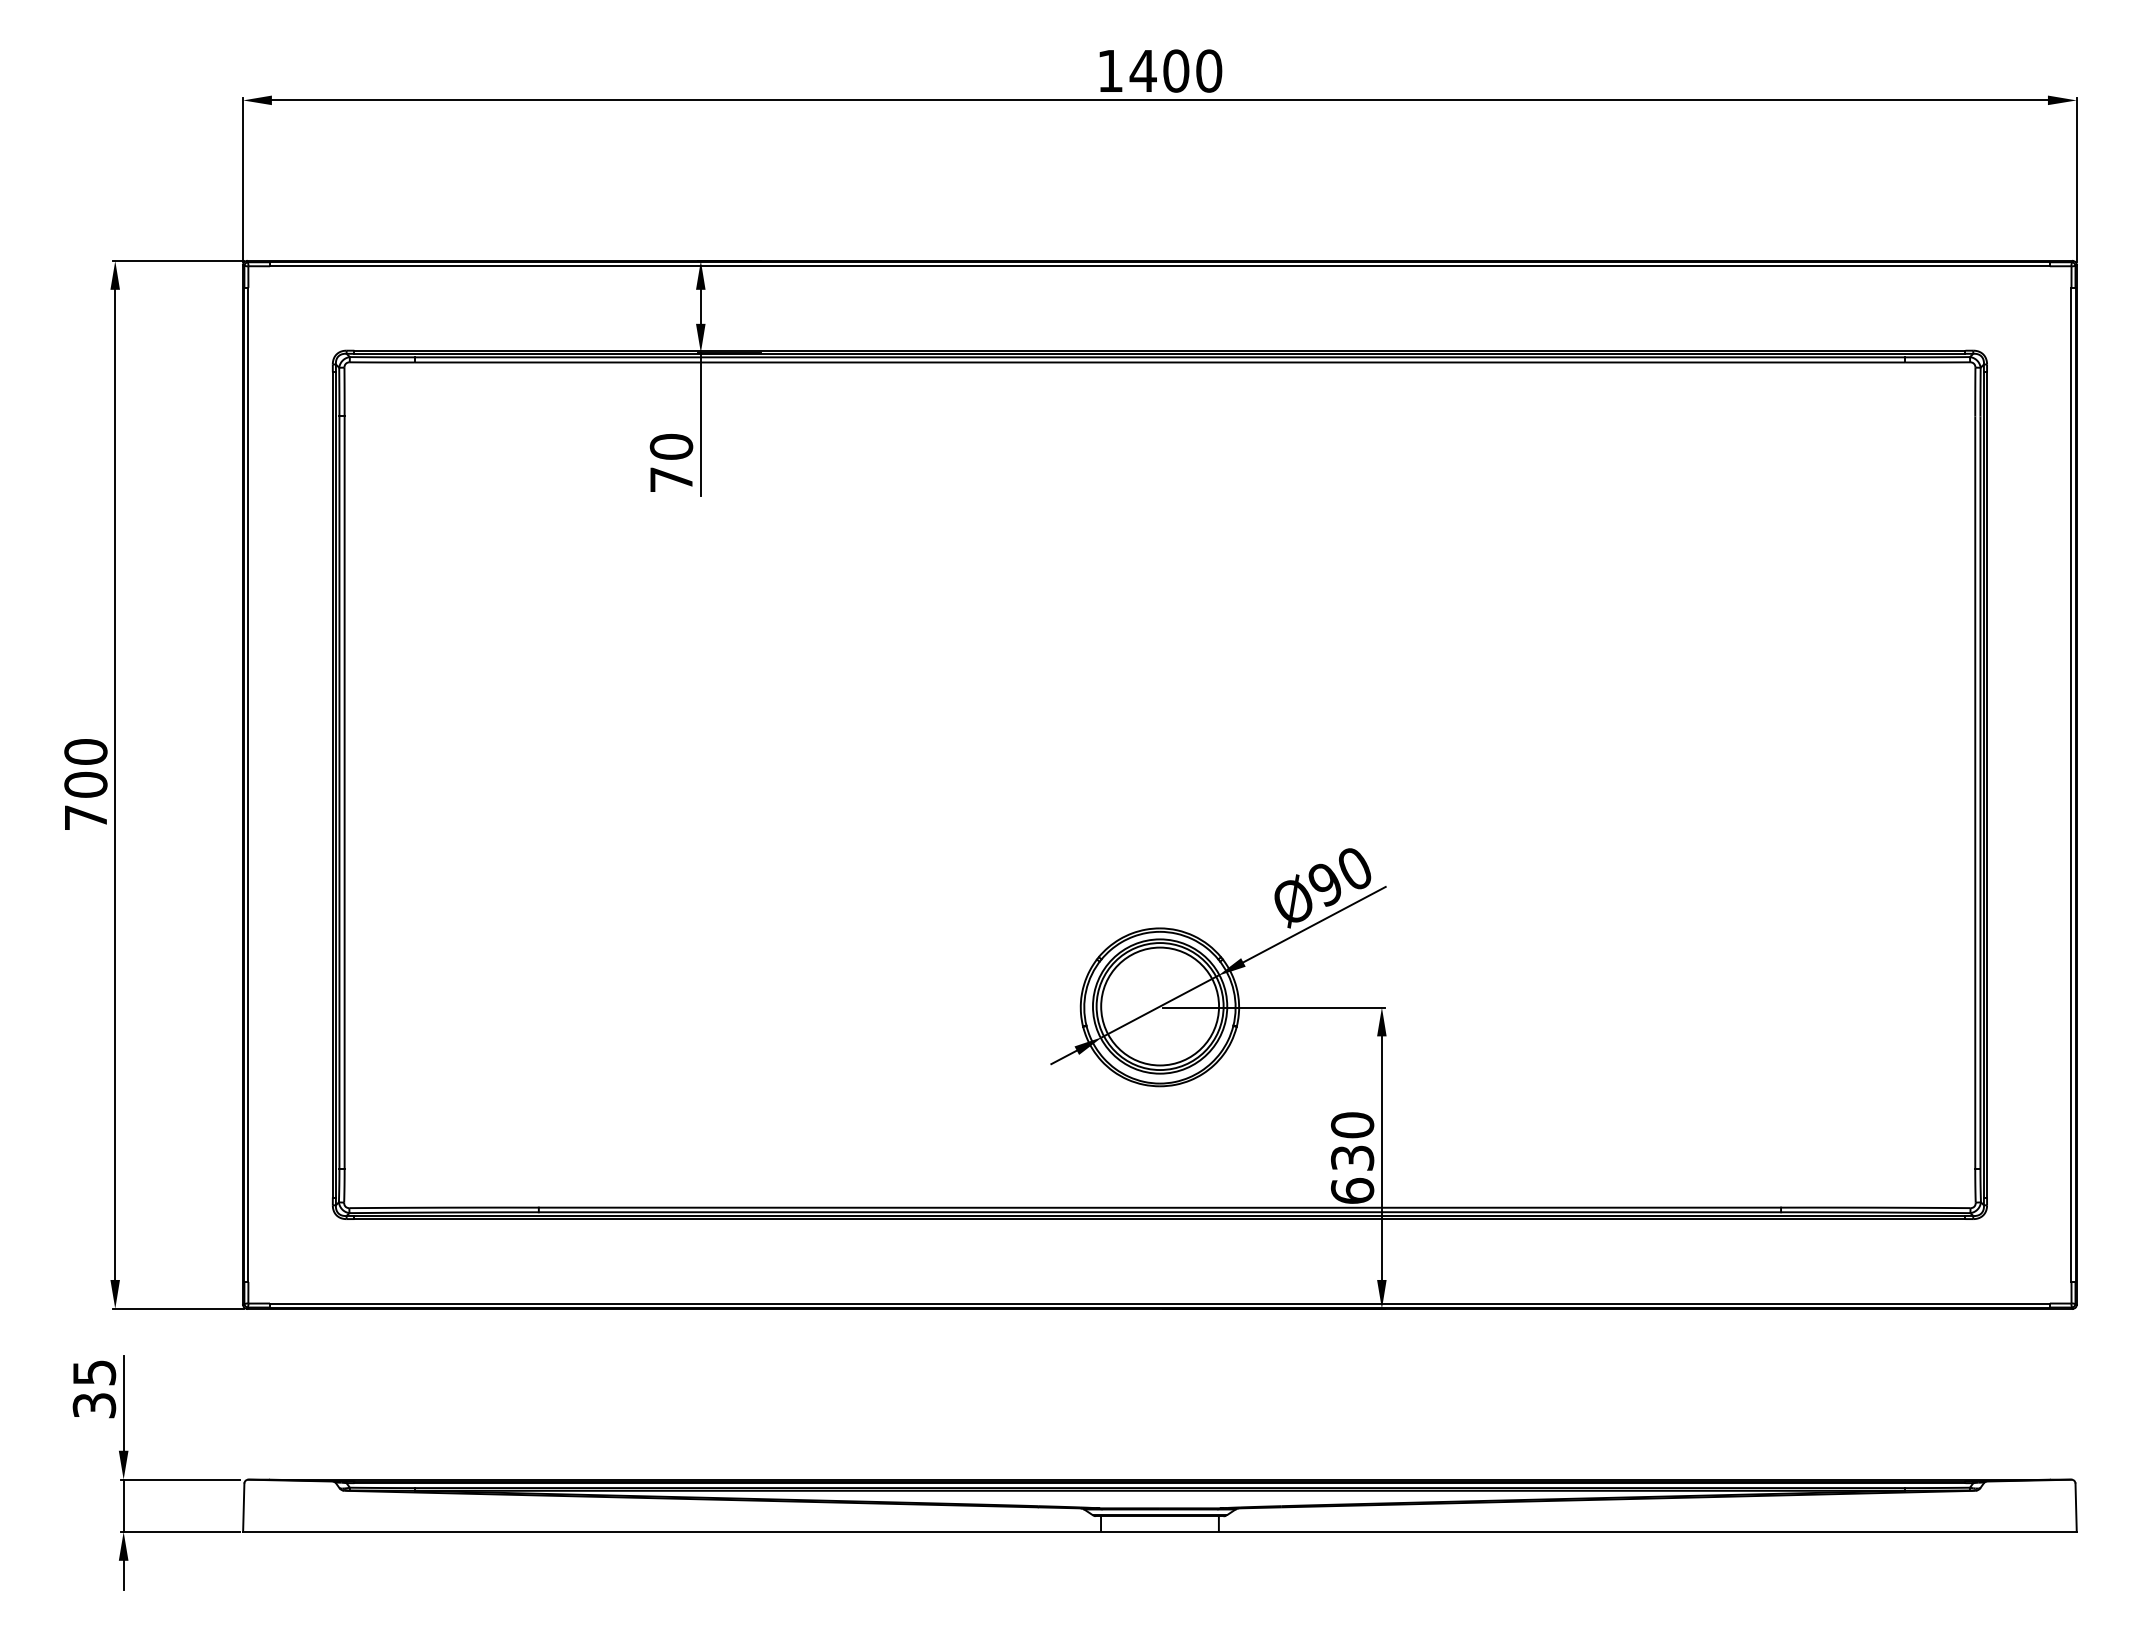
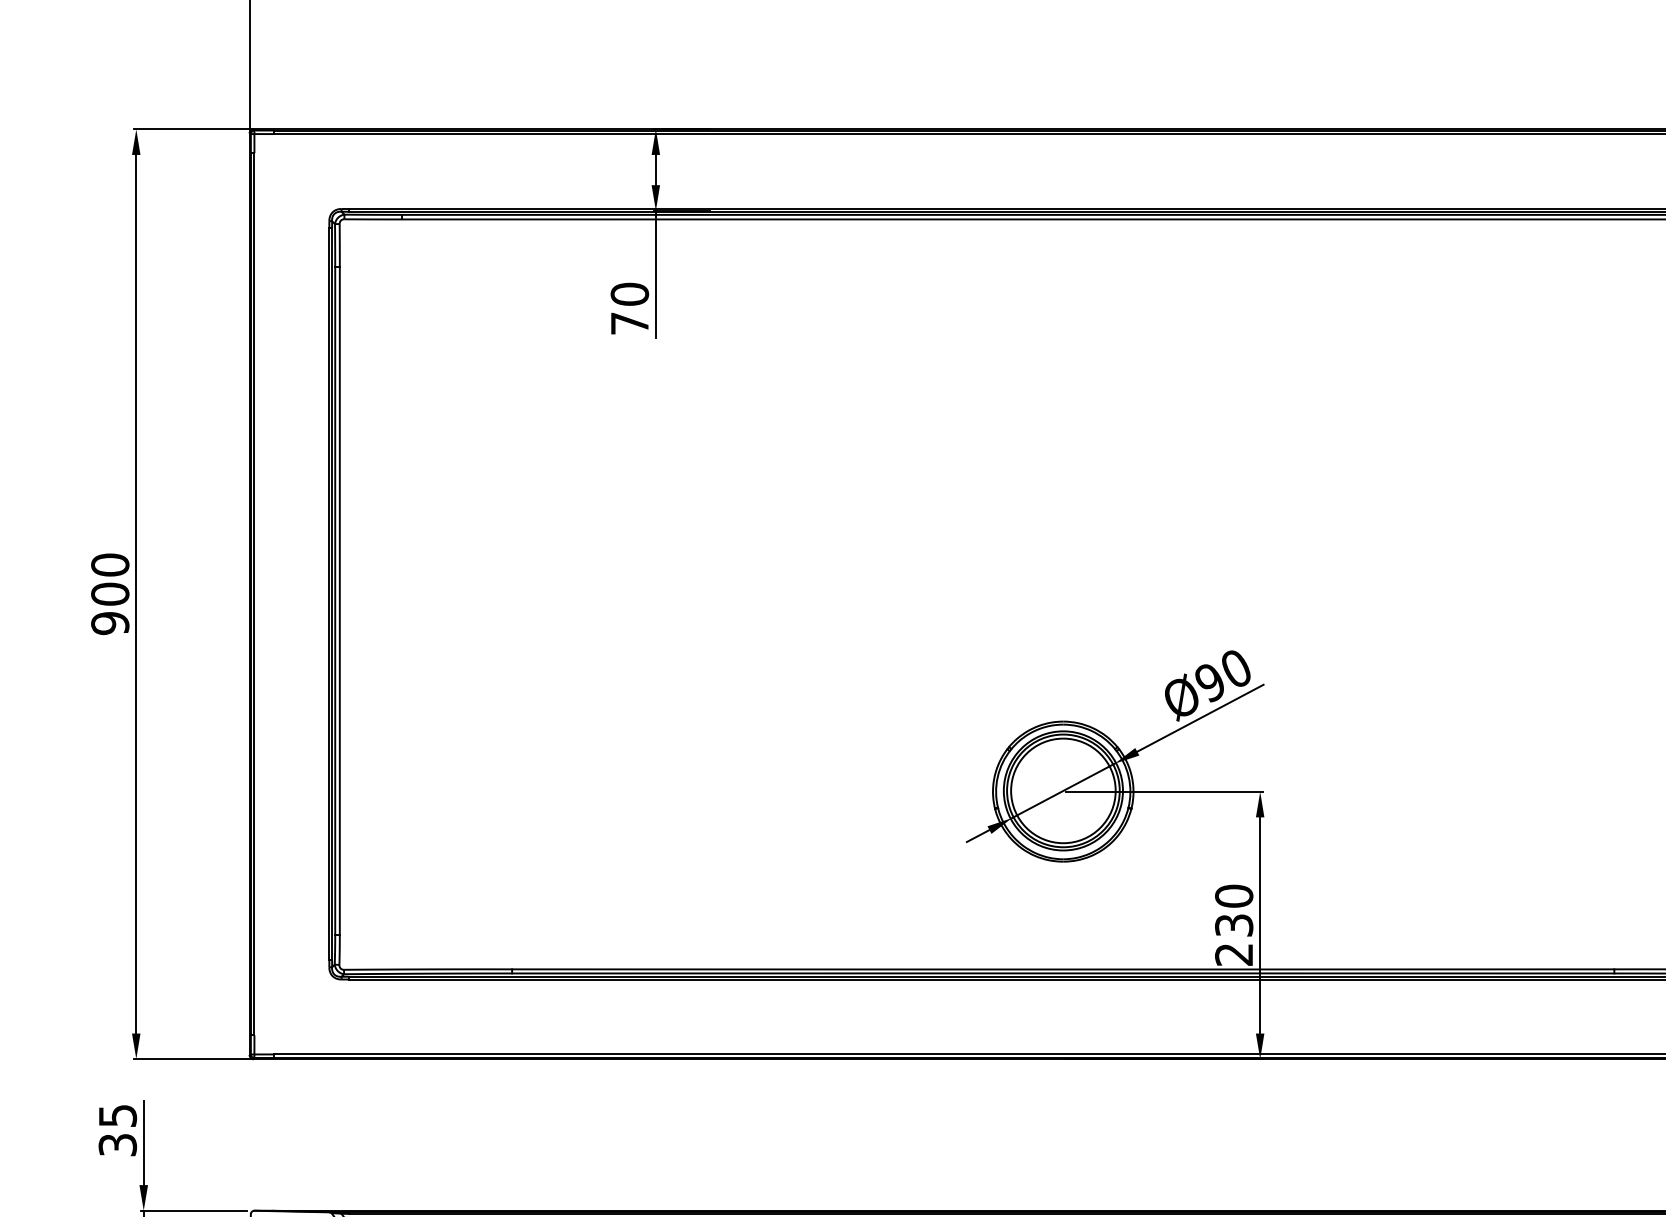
text: (85, 817) -> (109, 623), 700 -> 900
text: (1352, 1190) -> (1234, 954), 630 -> 230

